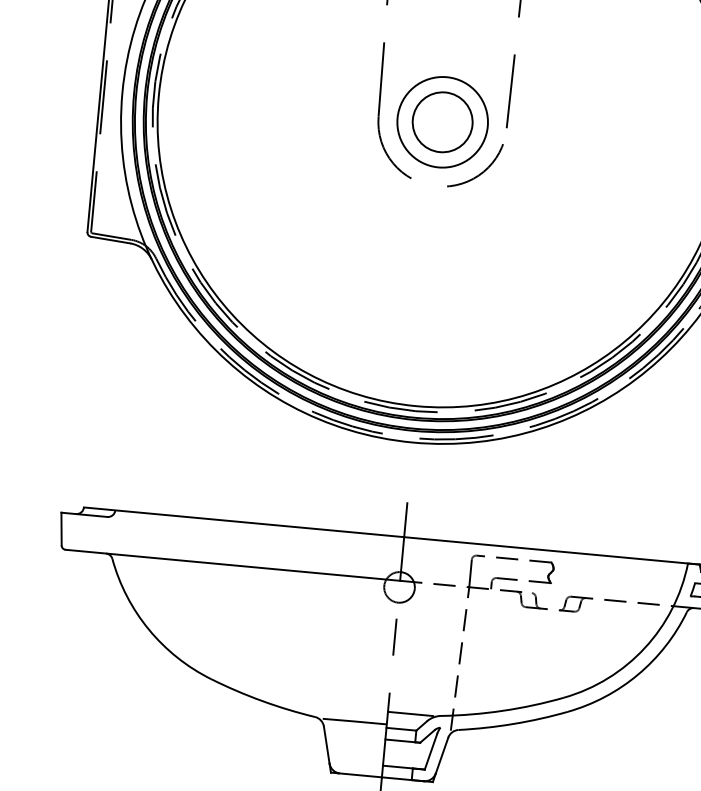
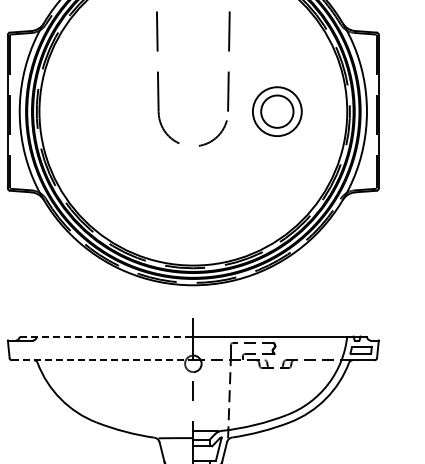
part: (442, 121) -> (277, 111), moved
line: (244, 522) -> (106, 336), solid -> dashed
line: (232, 565) -> (102, 360), solid -> dashed

